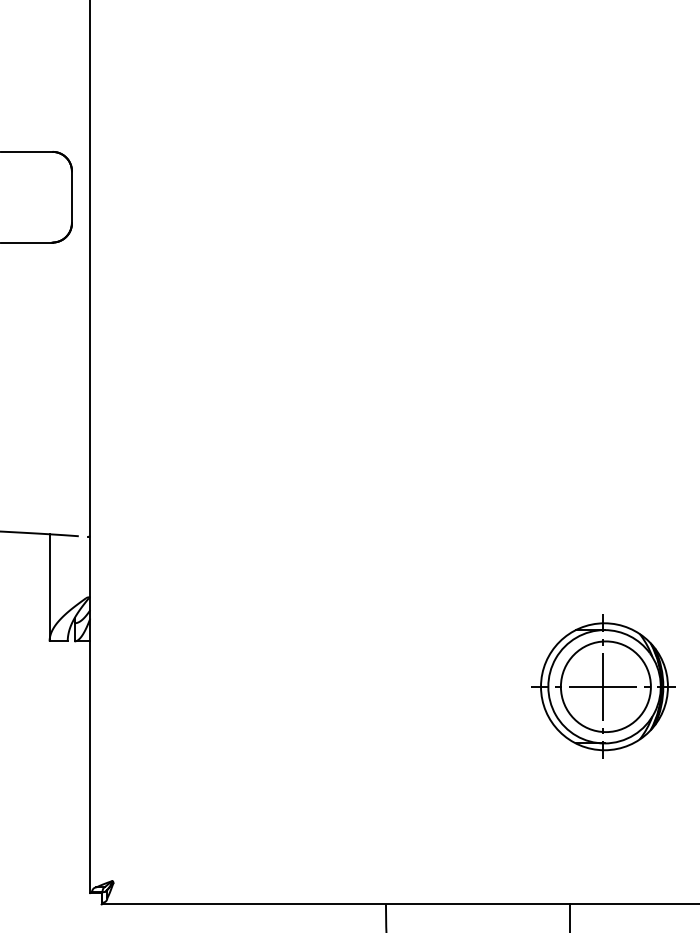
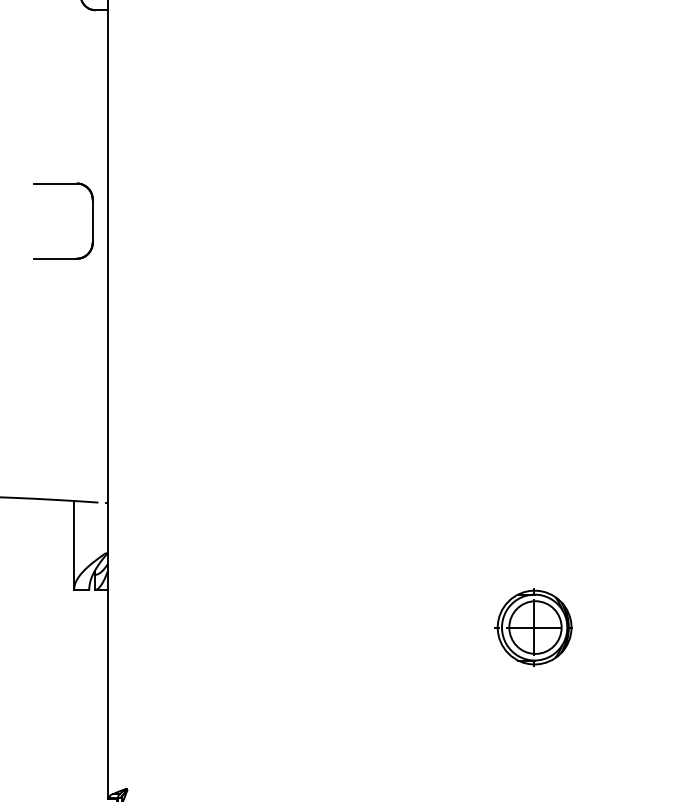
part: (602, 686) -> (533, 627), size x0.7

